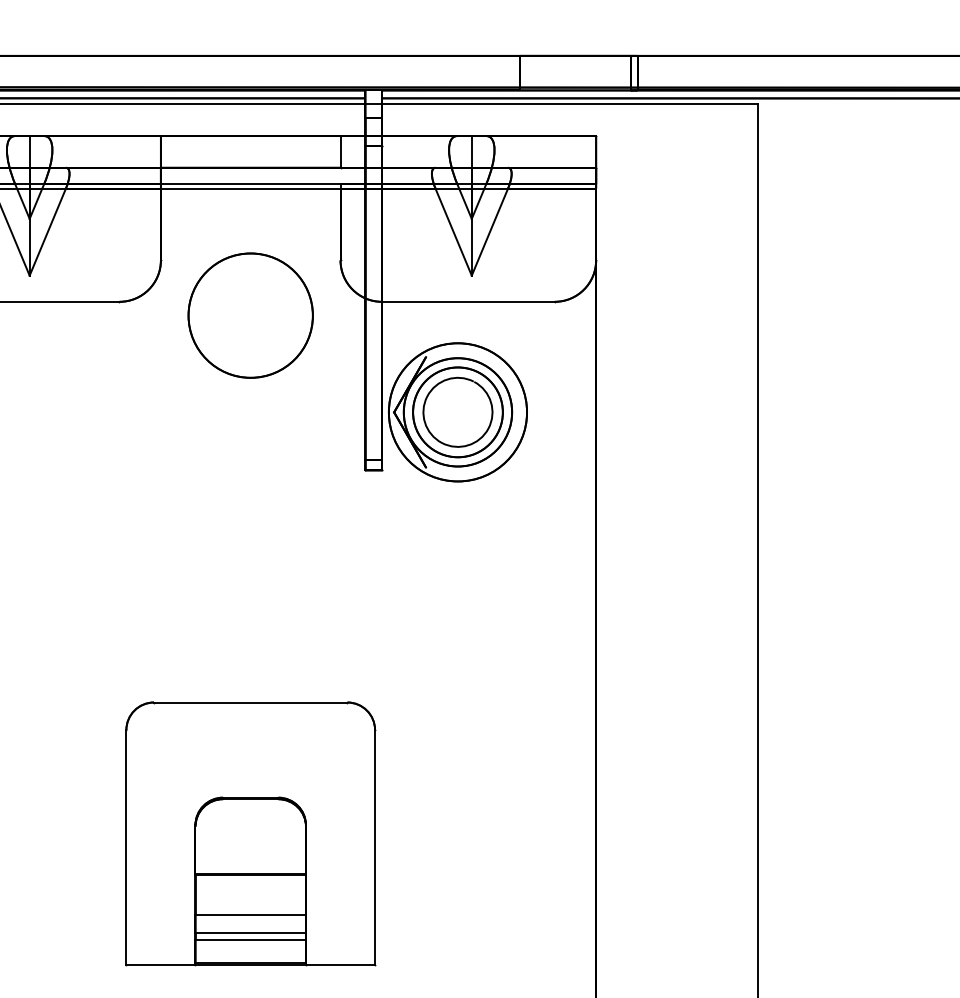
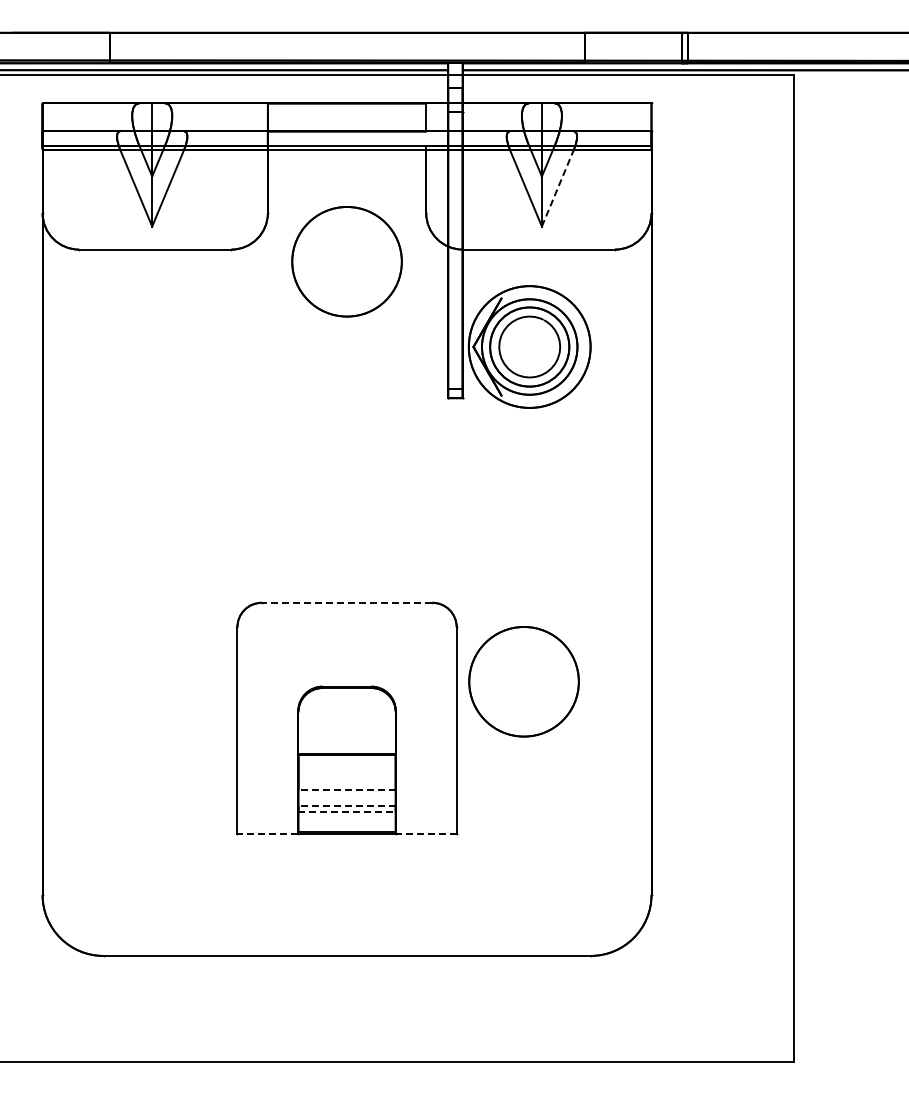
line: (489, 232) -> (557, 188), solid -> dashed
line: (250, 702) -> (346, 602), solid -> dashed
circle: (450, 791) -> (523, 681), added
line: (251, 914) -> (347, 789), solid -> dashed
line: (251, 933) -> (347, 806), solid -> dashed
line: (251, 940) -> (347, 812), solid -> dashed
line: (160, 965) -> (267, 834), solid -> dashed
line: (339, 965) -> (425, 834), solid -> dashed

